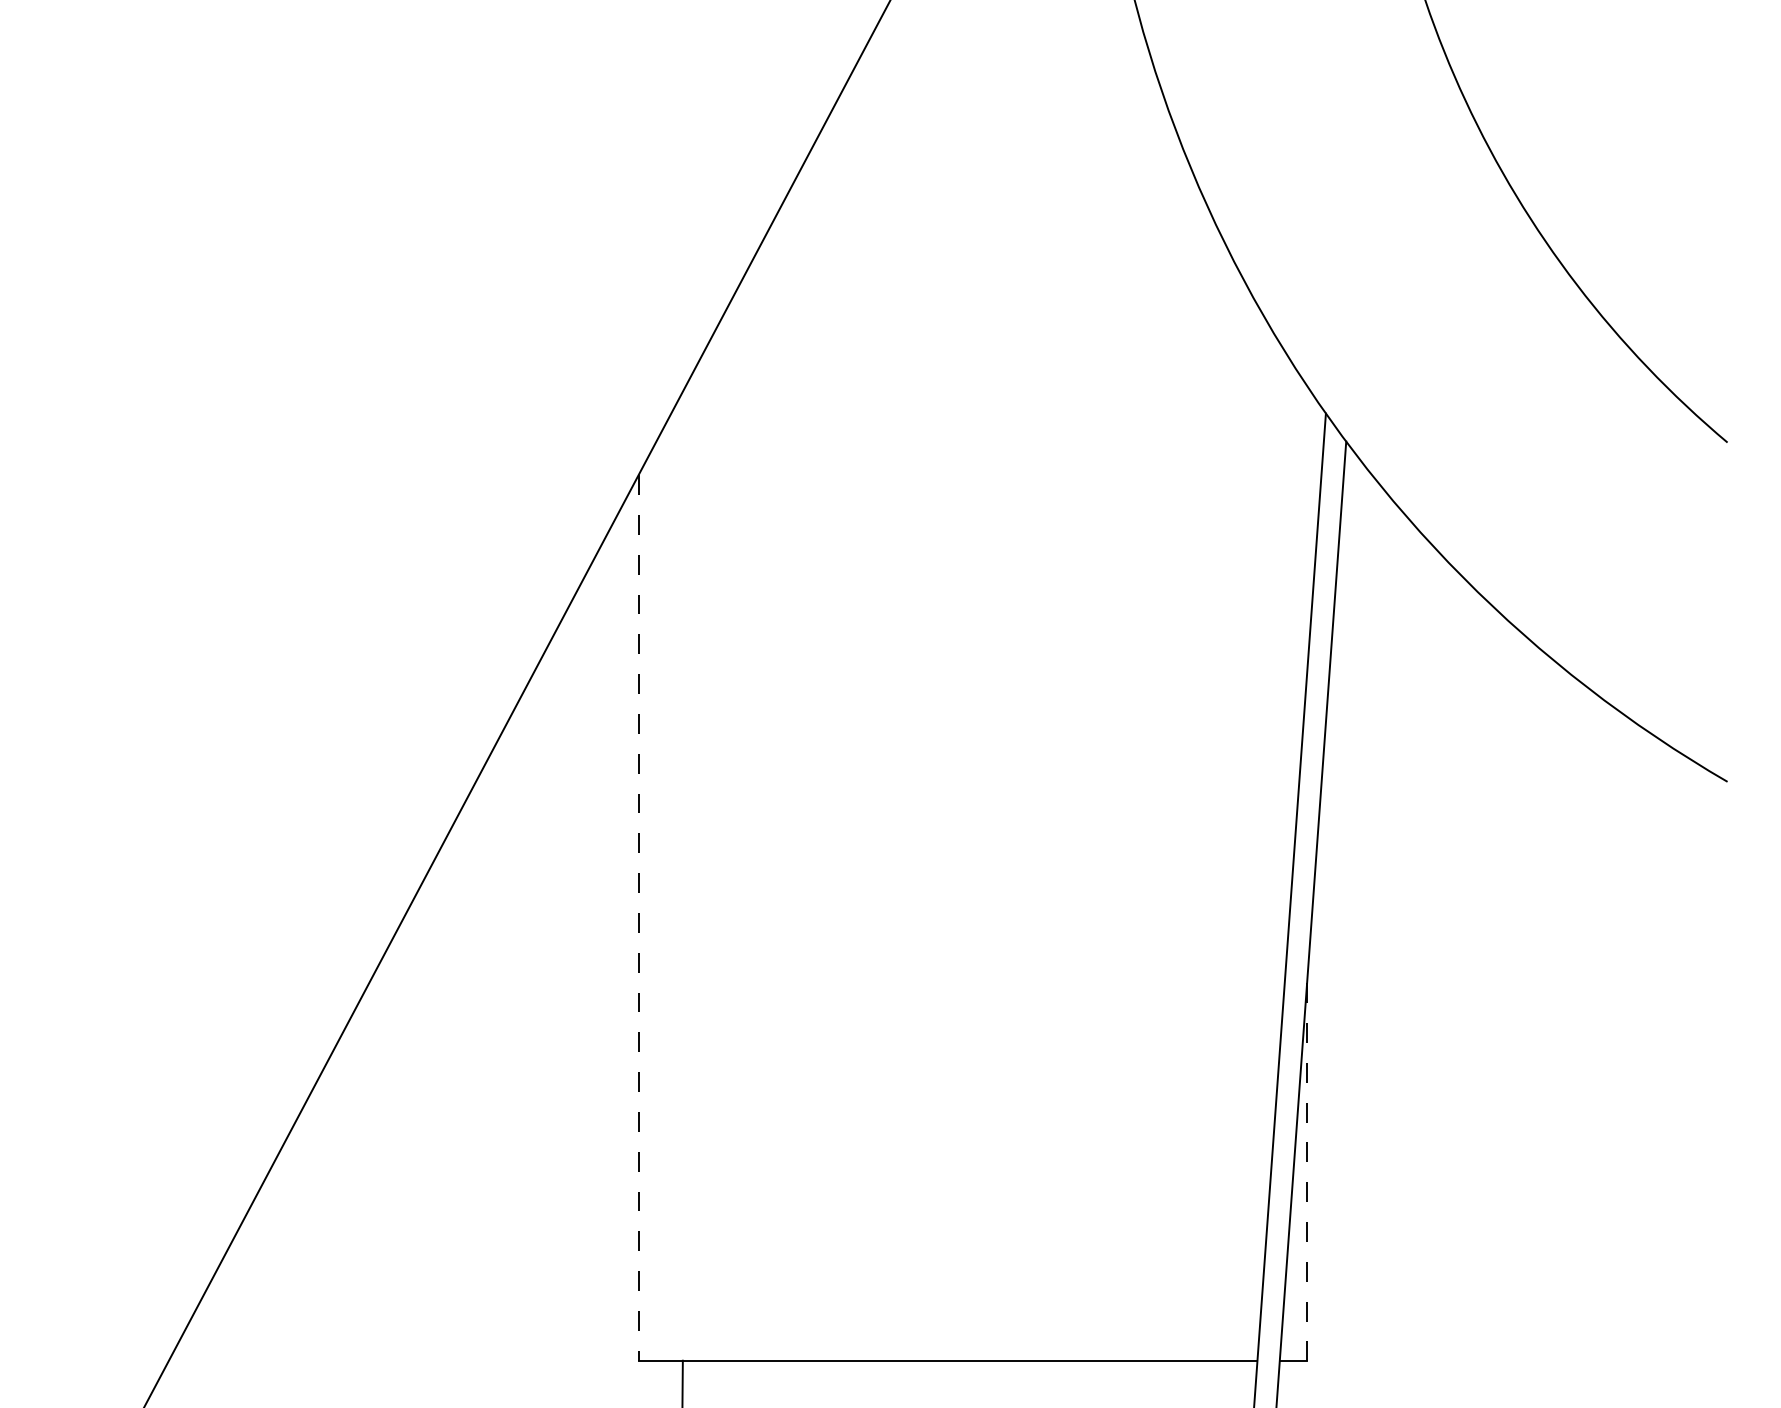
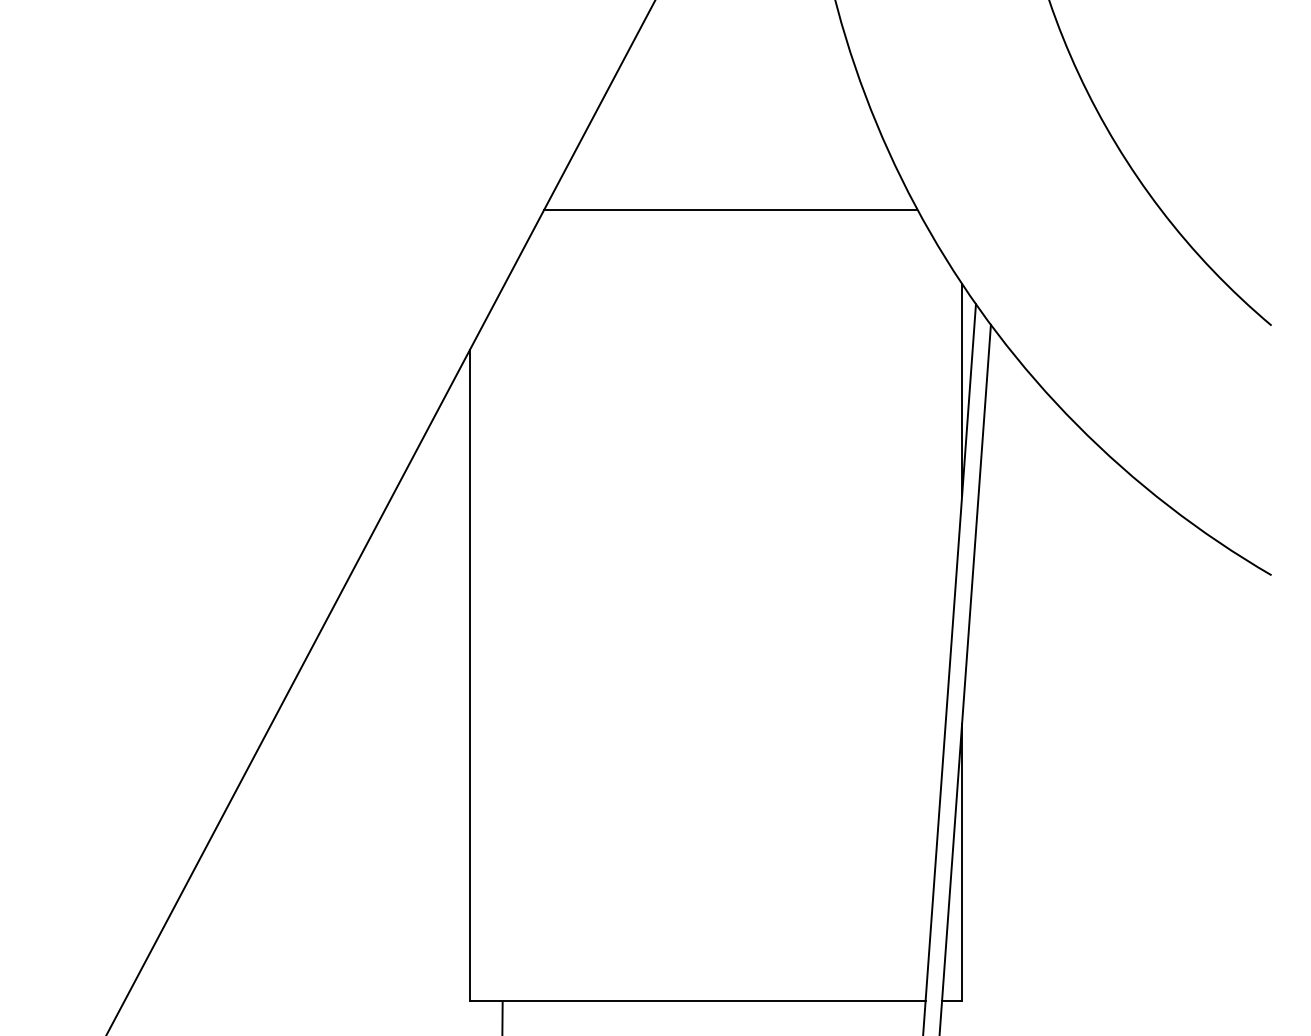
line: (992, 284) -> (730, 209), added
line: (1307, 530) -> (962, 390), added
line: (638, 917) -> (470, 675), dashed -> solid
line: (1307, 1171) -> (962, 862), dashed -> solid

